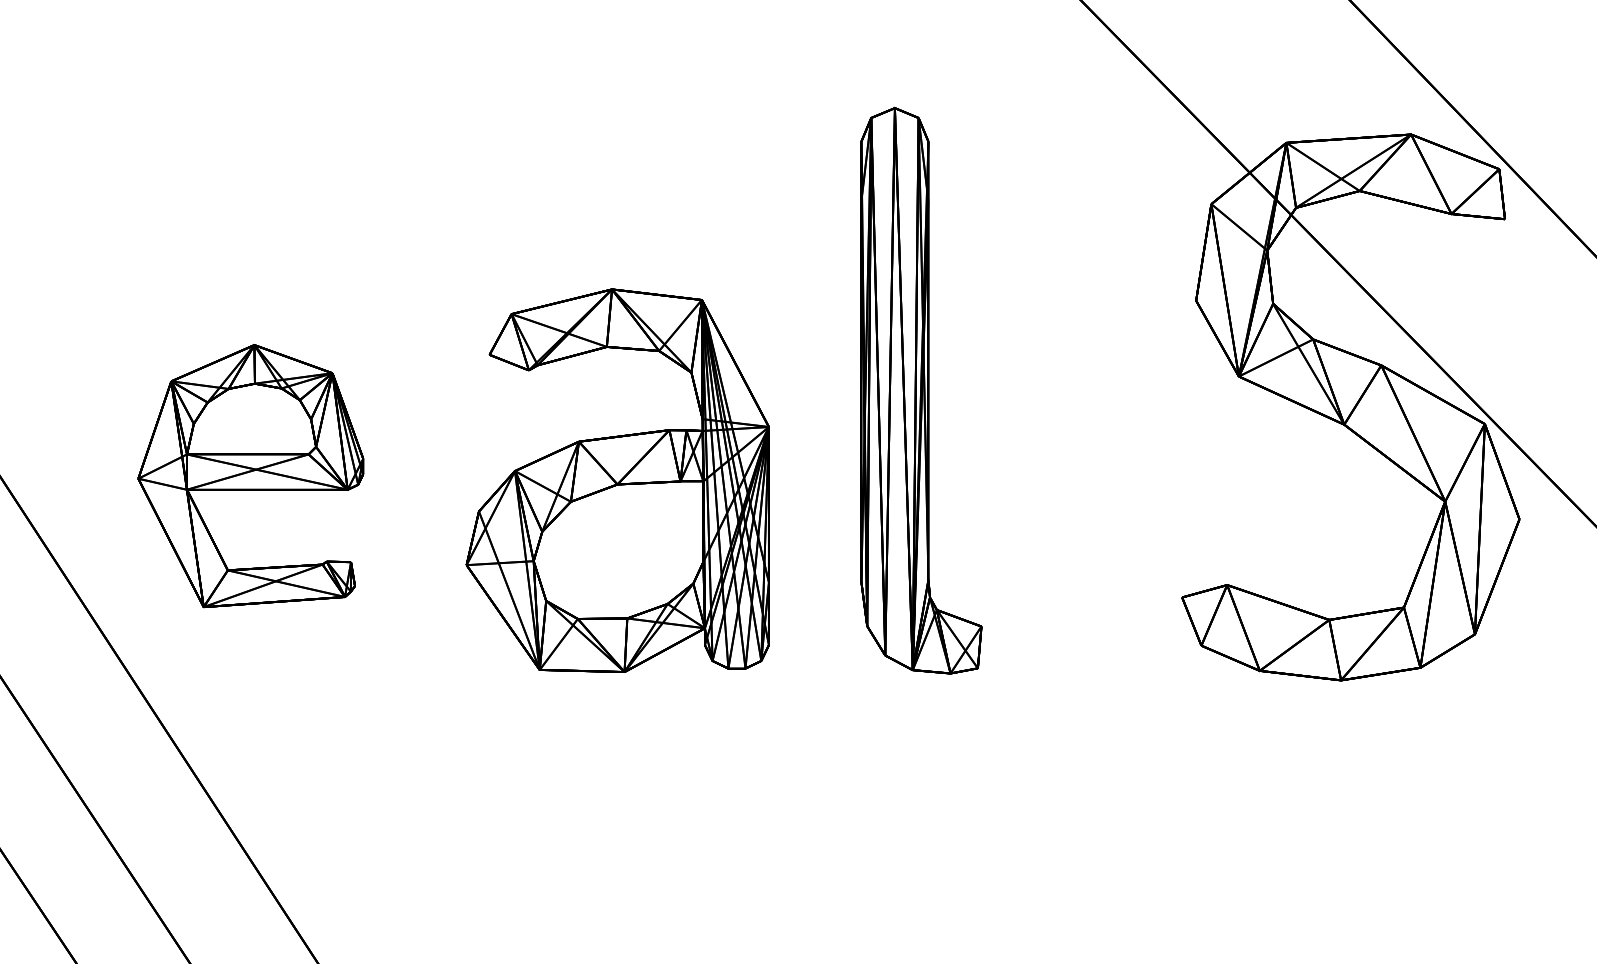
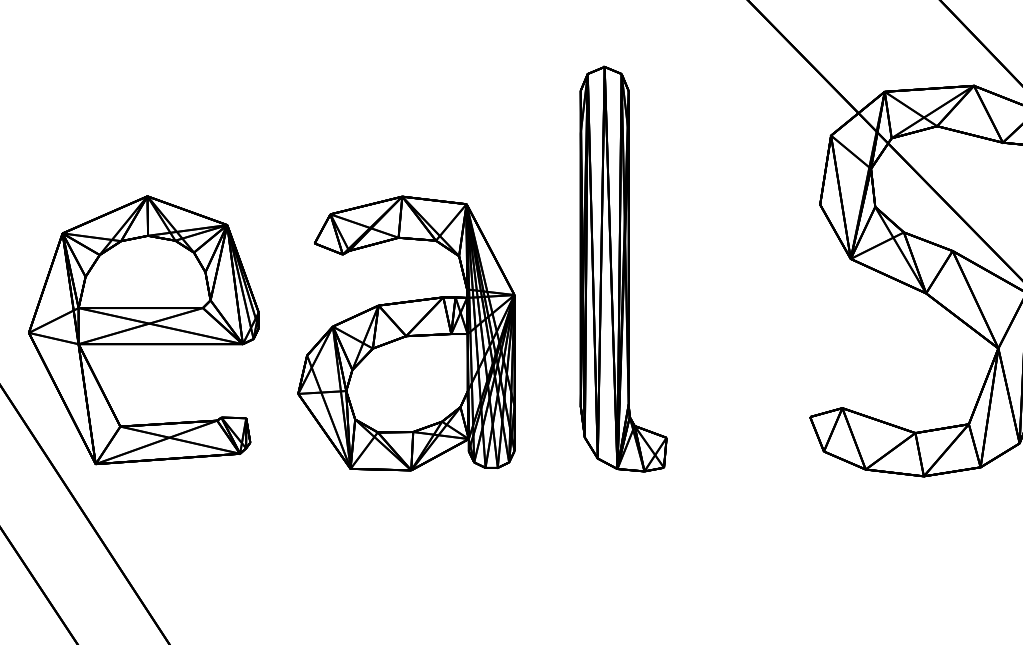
part: (250, 475) -> (143, 329), size x1.43

